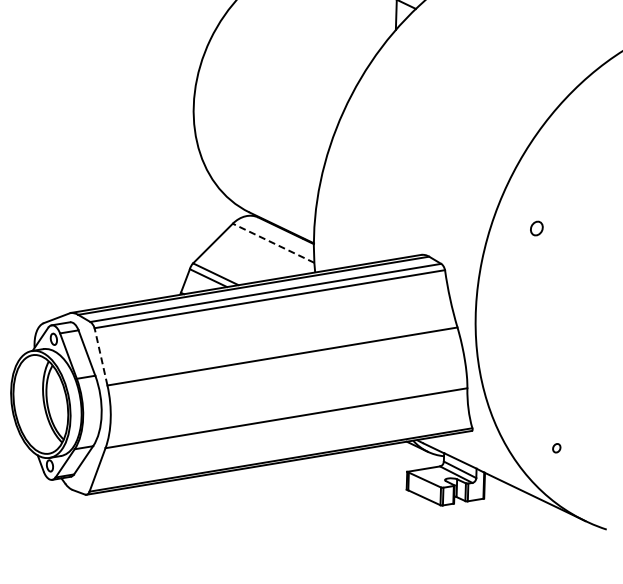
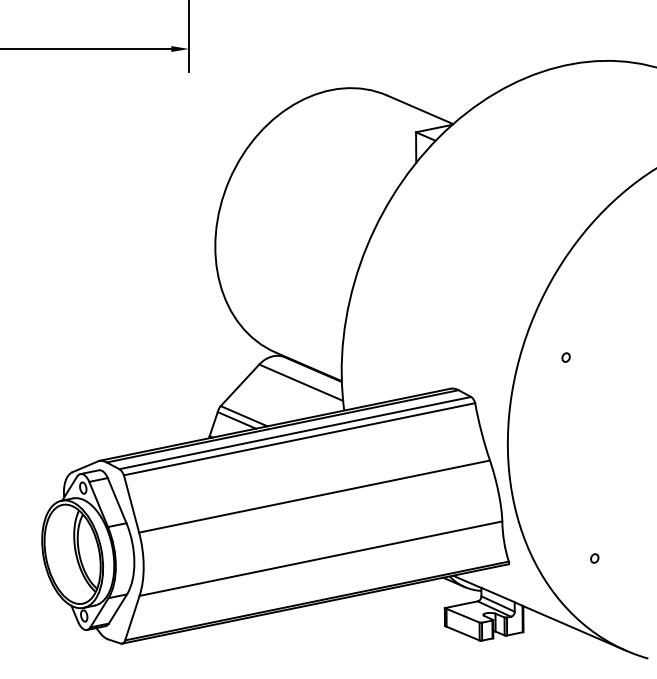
part: (536, 228) -> (565, 357), size x0.62
line: (273, 243) -> (301, 382), dashed -> solid
line: (101, 356) -> (131, 503), dashed -> solid
part: (556, 448) -> (594, 558), moved

